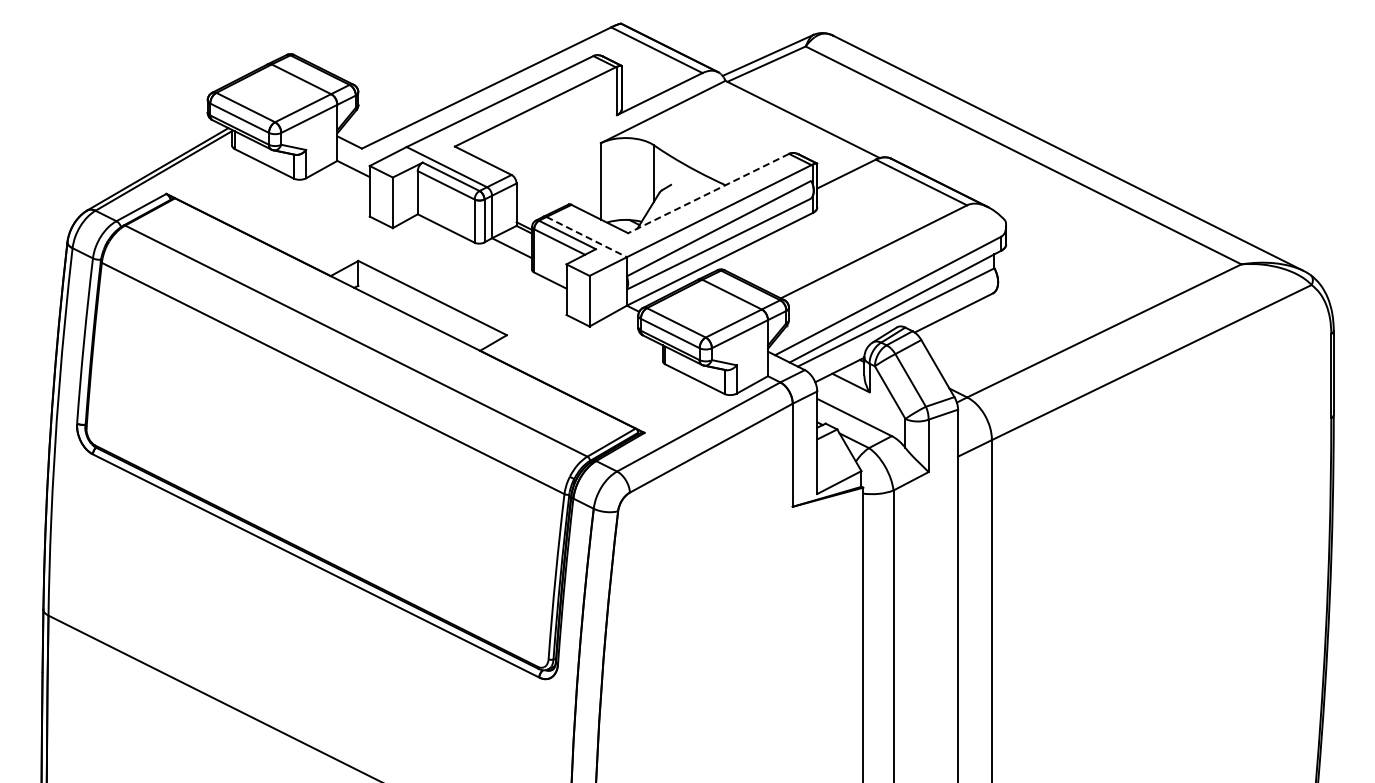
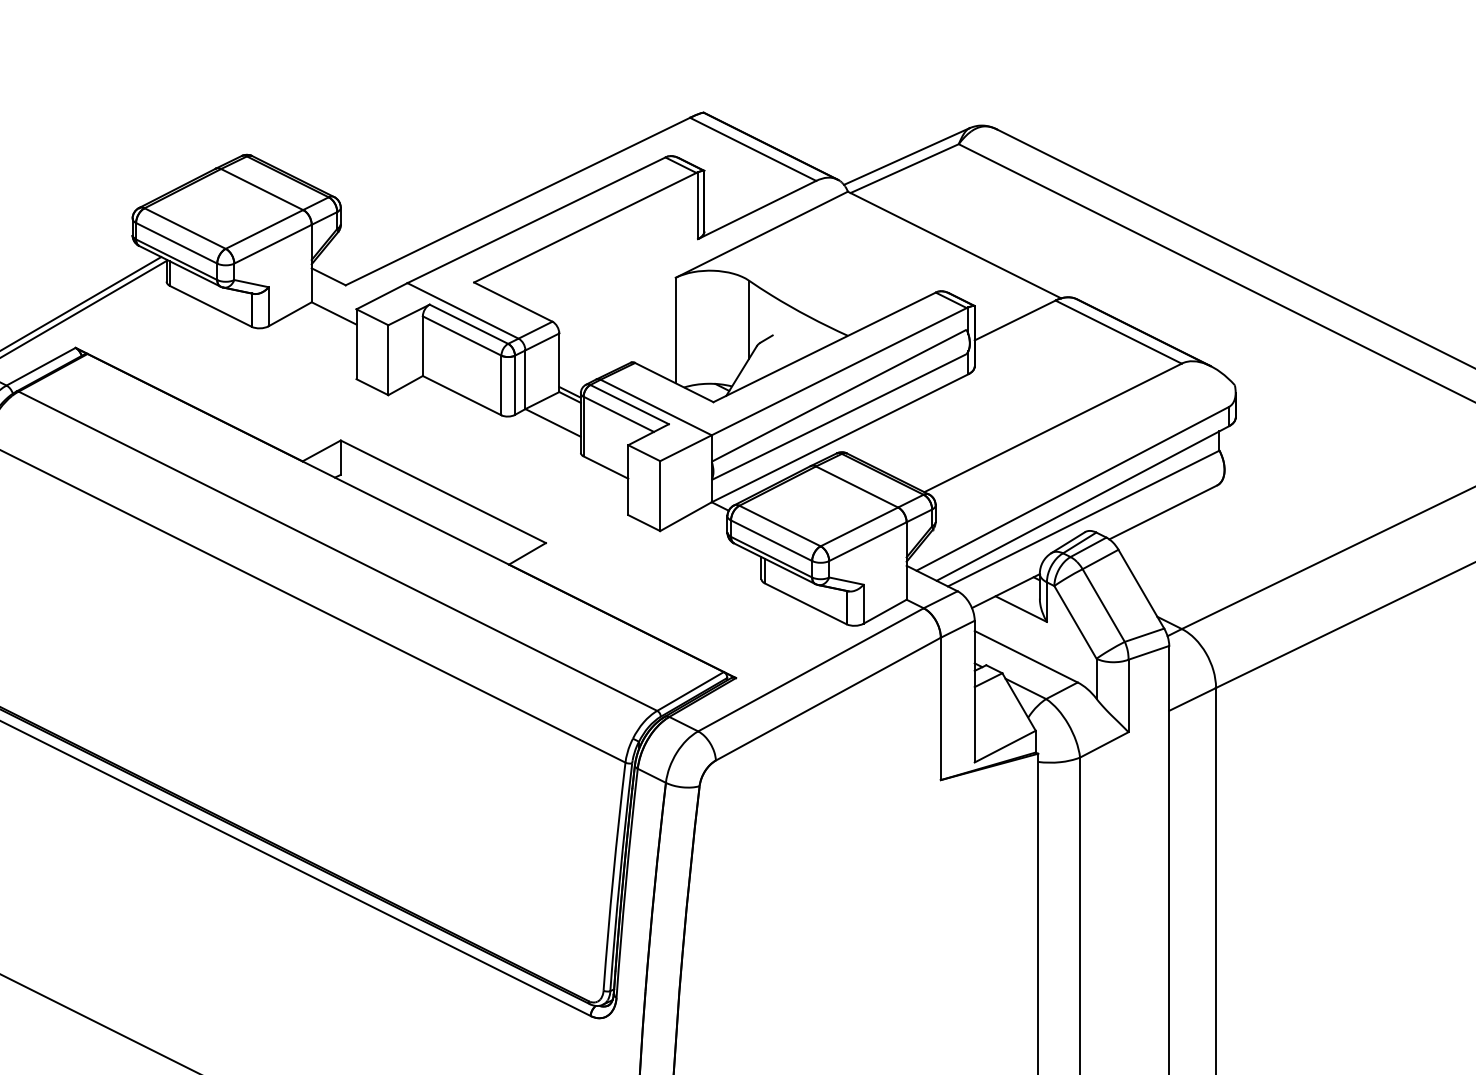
line: (708, 193) -> (824, 347), dashed -> solid
line: (586, 237) -> (655, 408), dashed -> solid

